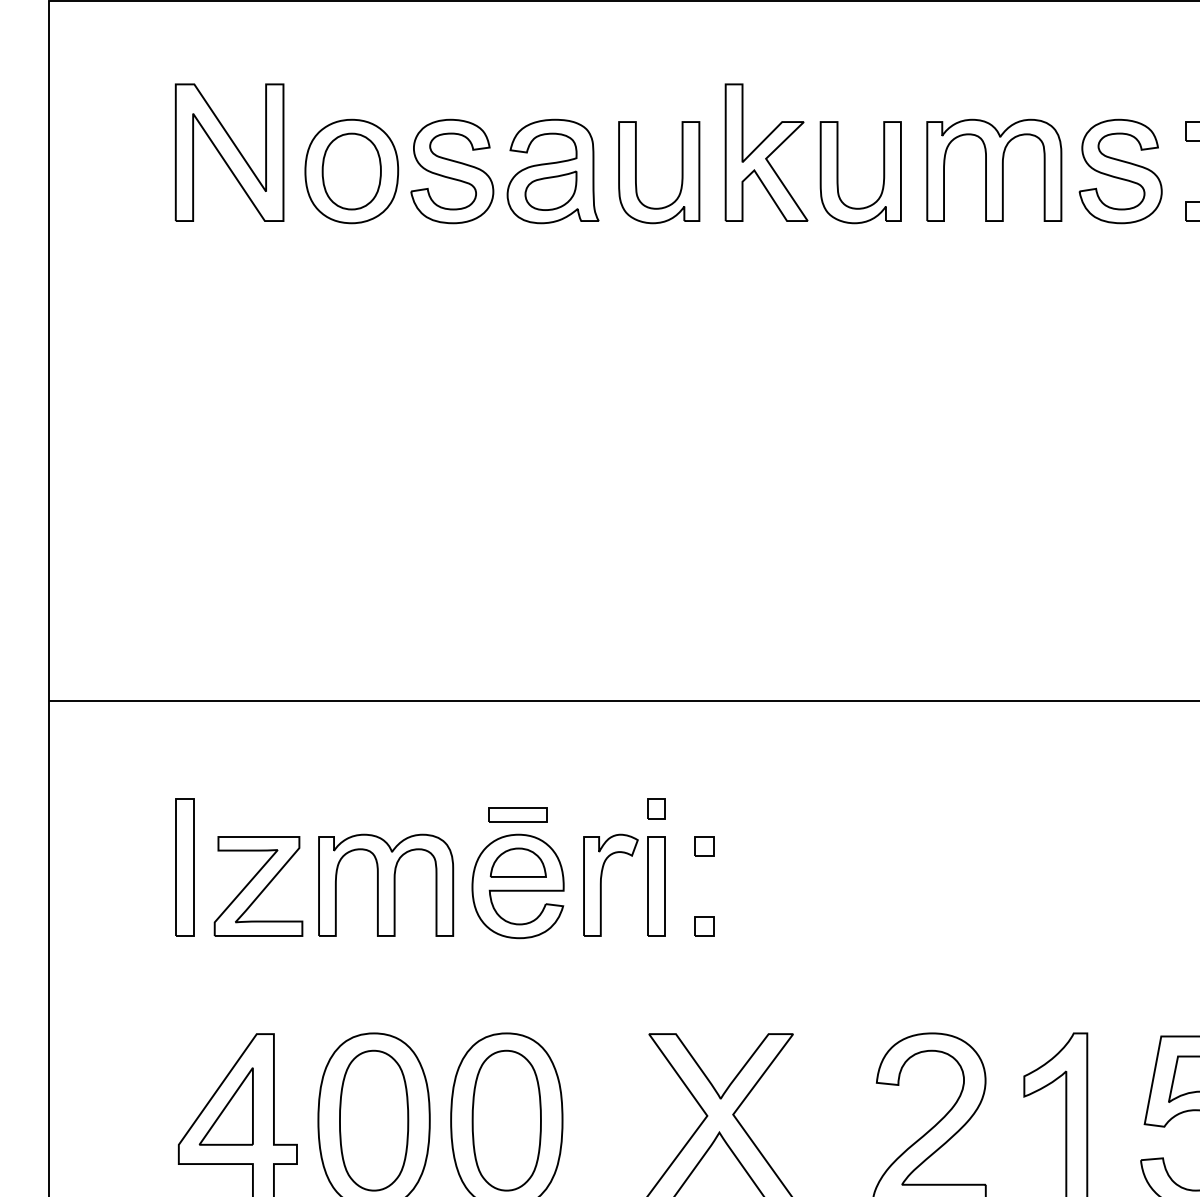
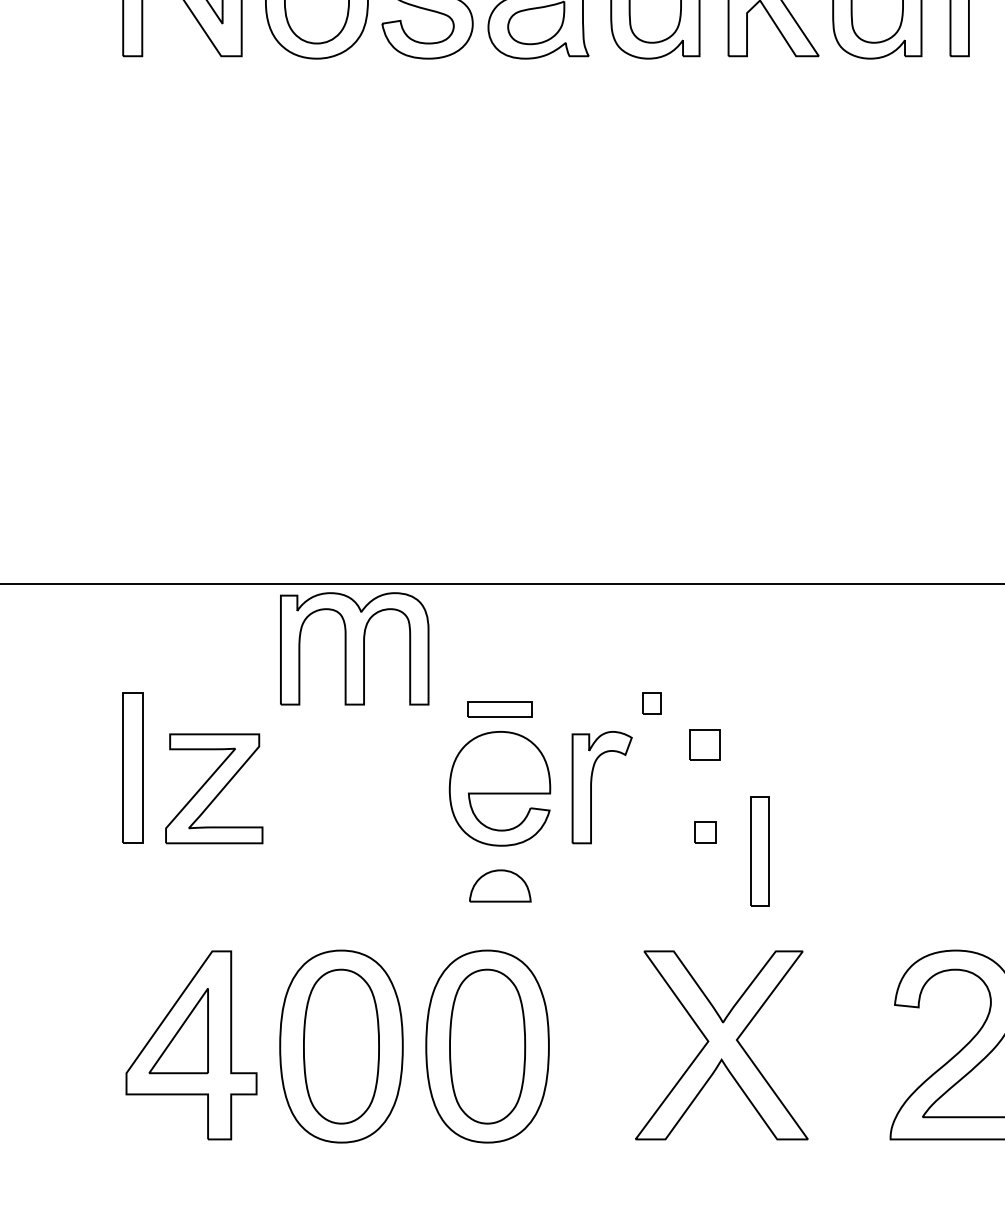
part: (704, 846) -> (705, 744), size x1.4
part: (517, 862) -> (499, 885), moved
part: (386, 884) -> (355, 647), moved
part: (656, 886) -> (760, 851), moved

